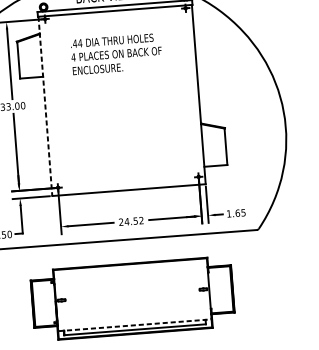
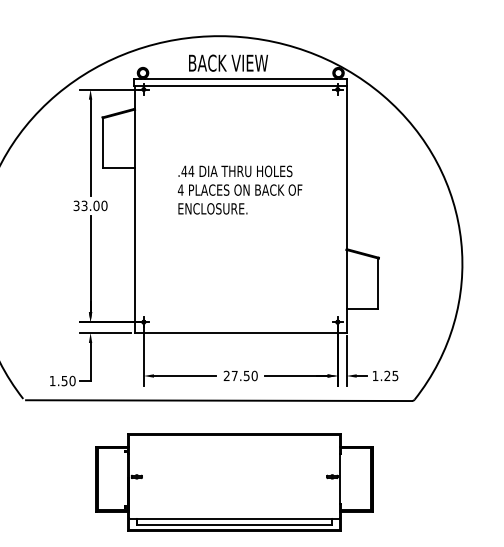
text: (116, 53) -> (239, 189), moved
line: (45, 106) -> (135, 209), dashed -> solid
text: (237, 212) -> (387, 375), 1.65 -> 1.25
text: (134, 220) -> (244, 375), 24.52 -> 27.50
line: (134, 325) -> (234, 518), dashed -> solid

